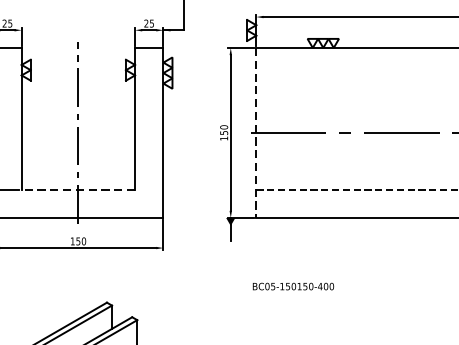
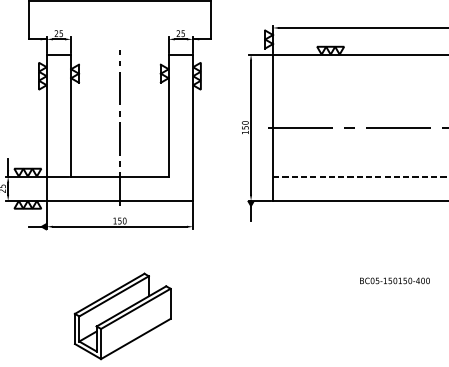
line: (256, 133) -> (273, 128), dashed -> solid
line: (77, 189) -> (119, 176), dashed -> solid
text: (292, 286) -> (394, 280), moved

